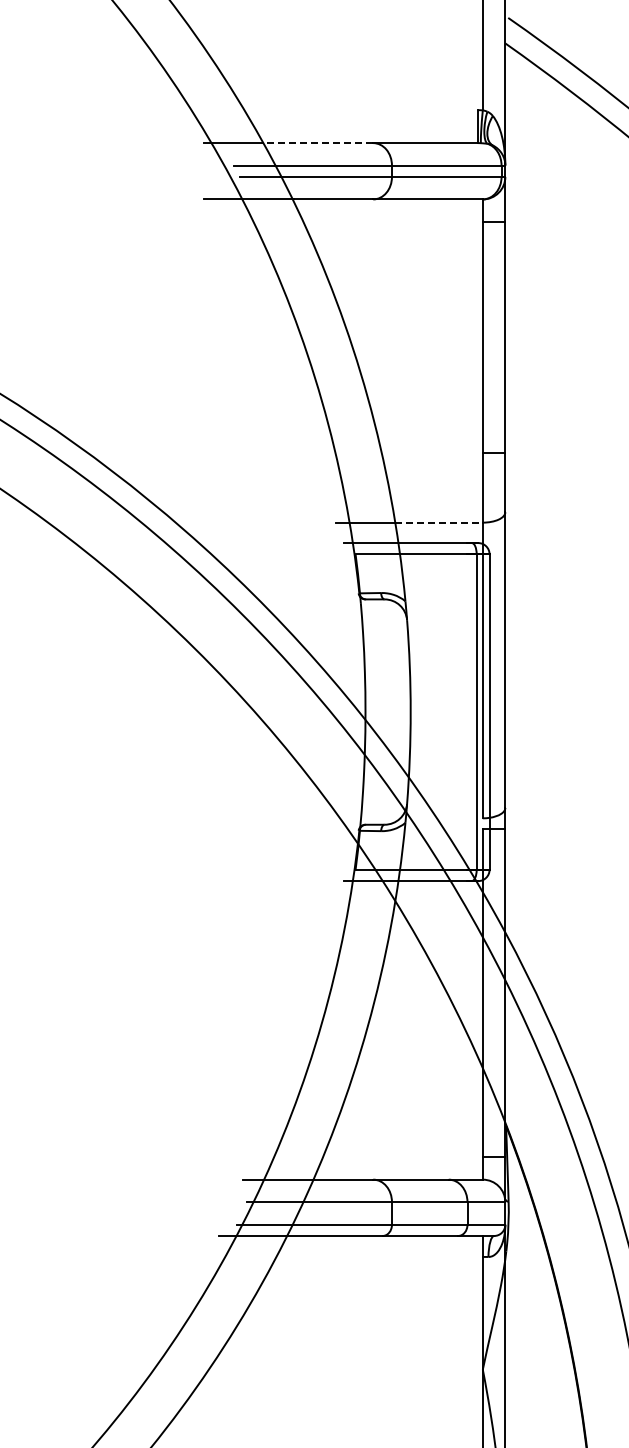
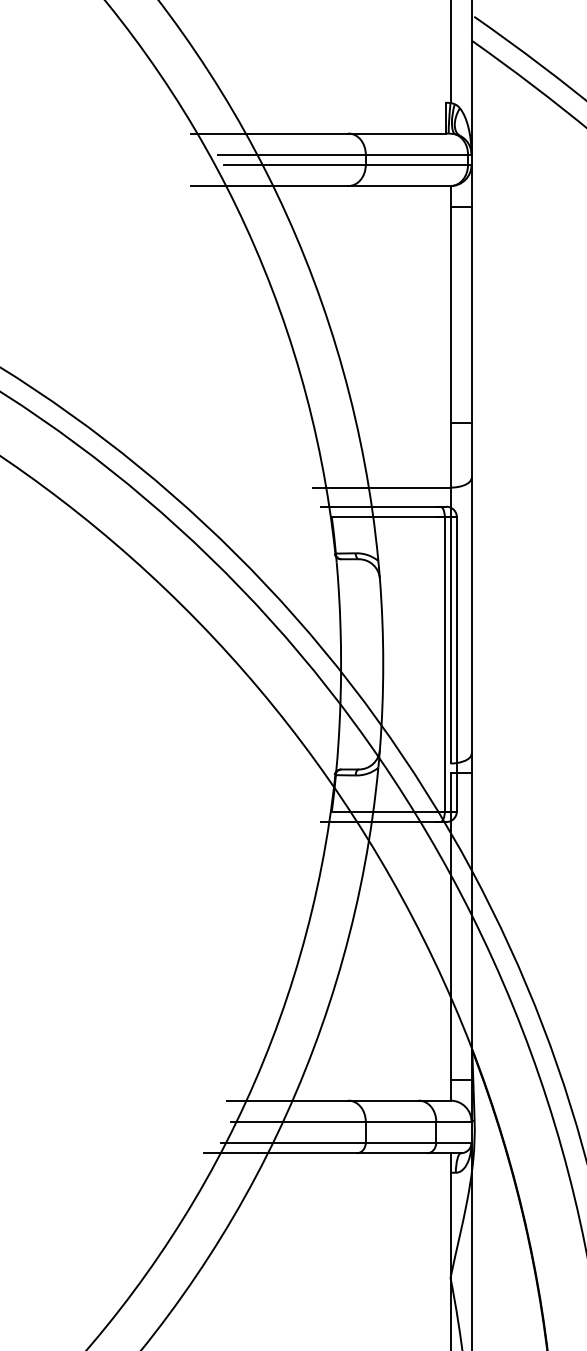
line: (318, 143) -> (297, 133), dashed -> solid
line: (439, 522) -> (410, 487), dashed -> solid

